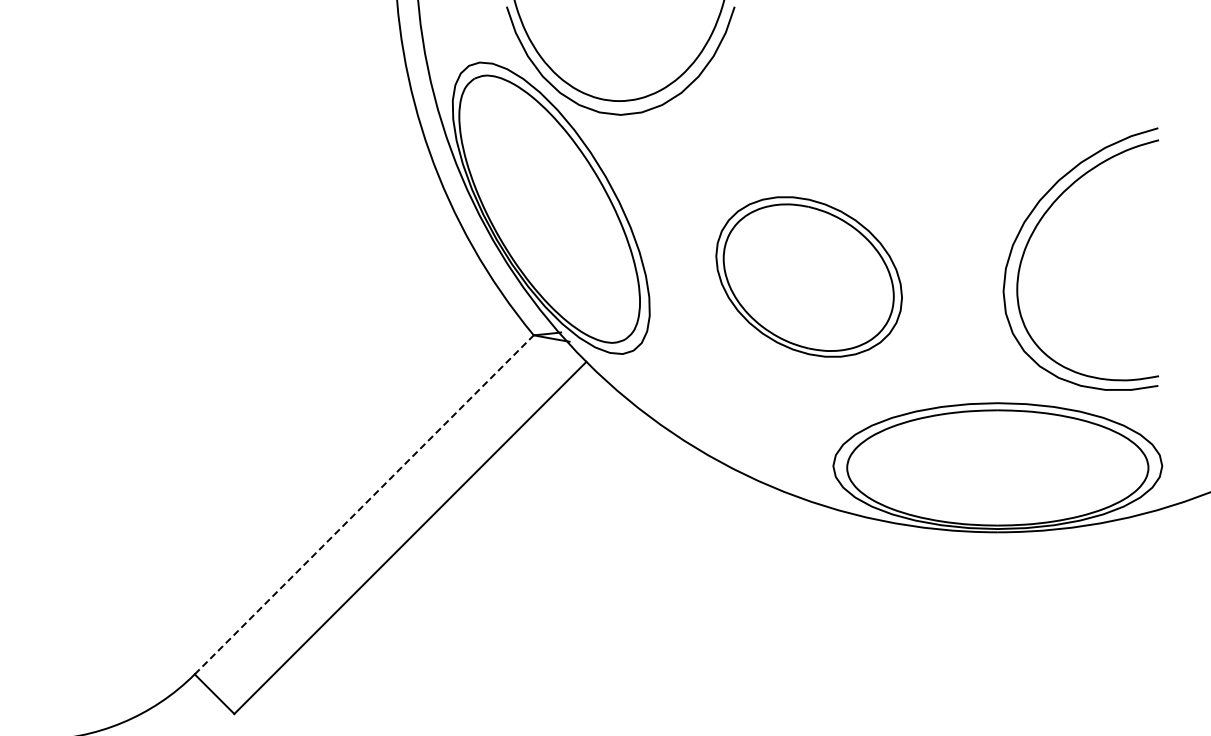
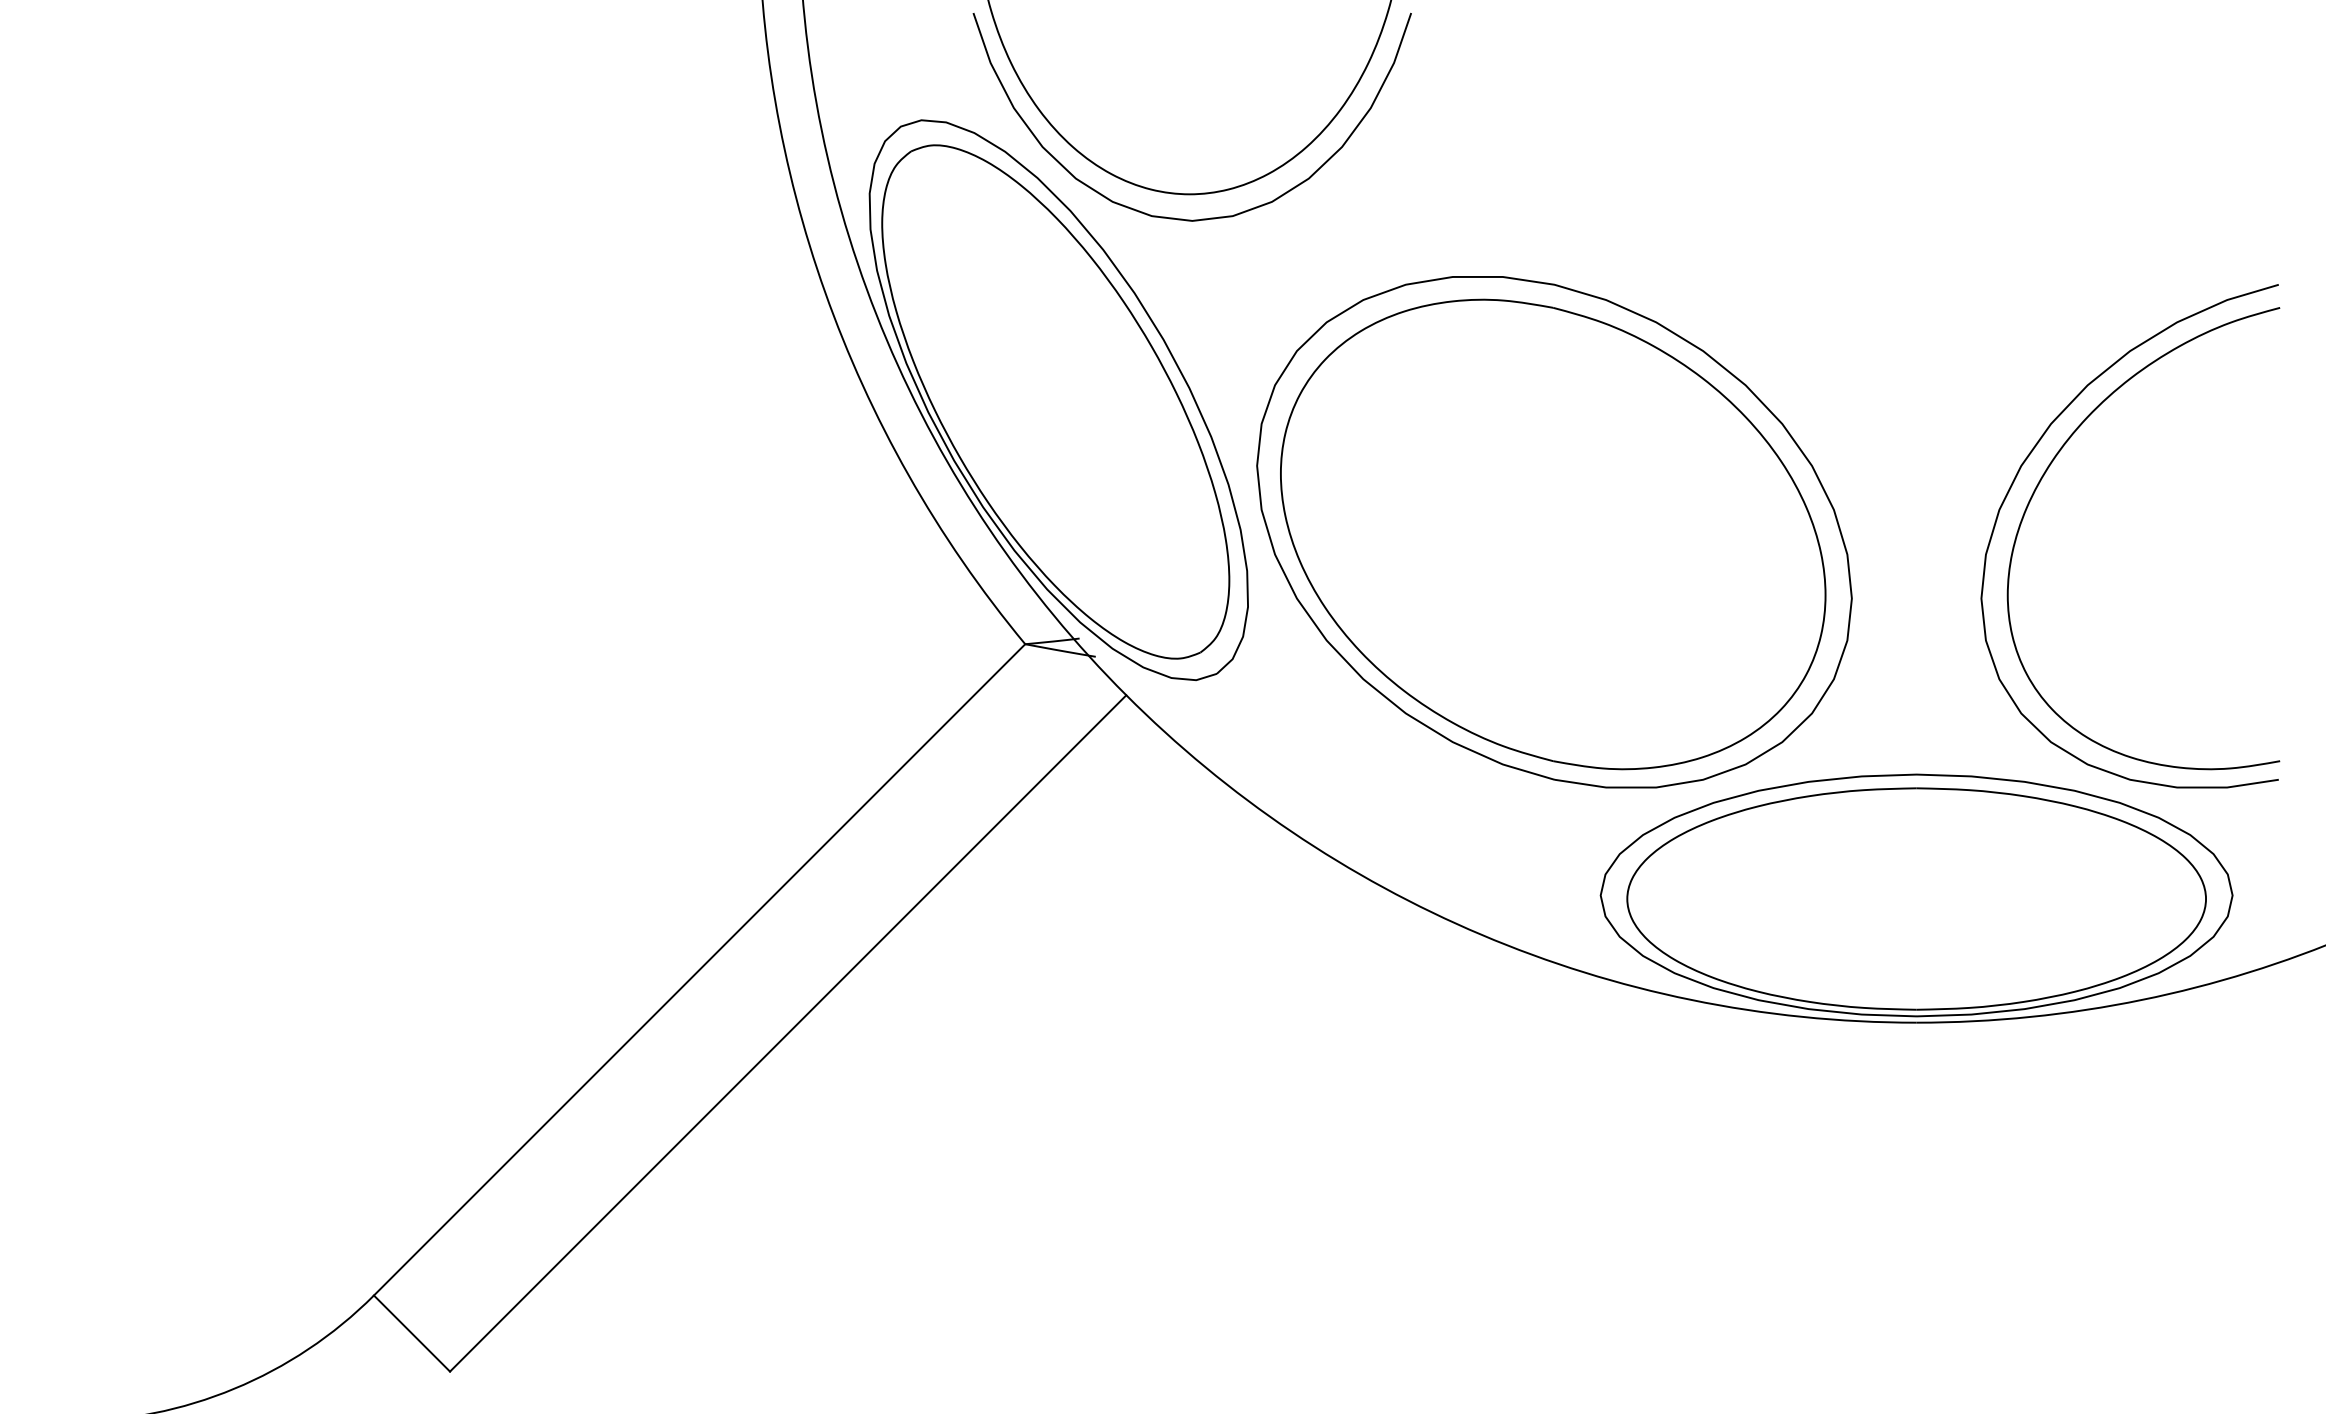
part: (1034, 232) -> (2040, 485), moved
part: (808, 276) -> (1552, 531), size x1.67
line: (364, 504) -> (700, 969), dashed -> solid

